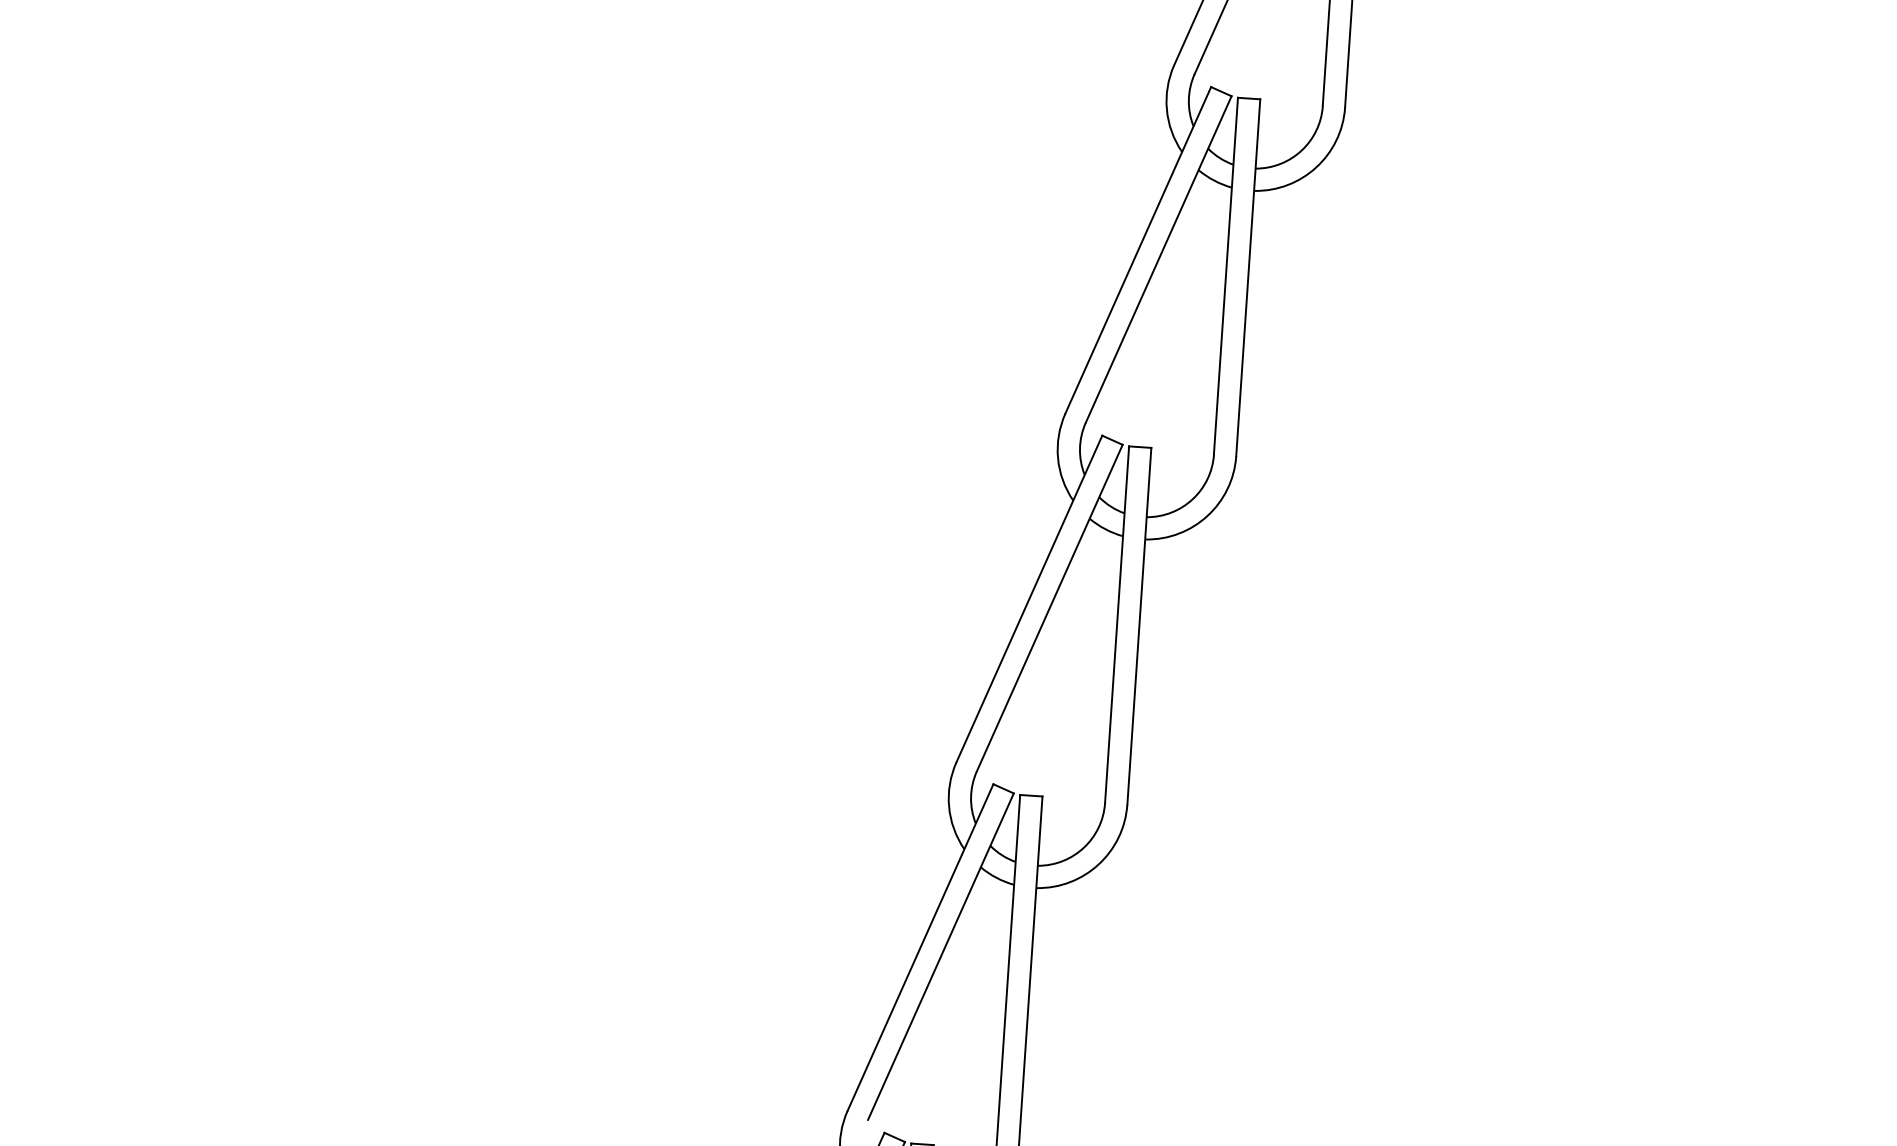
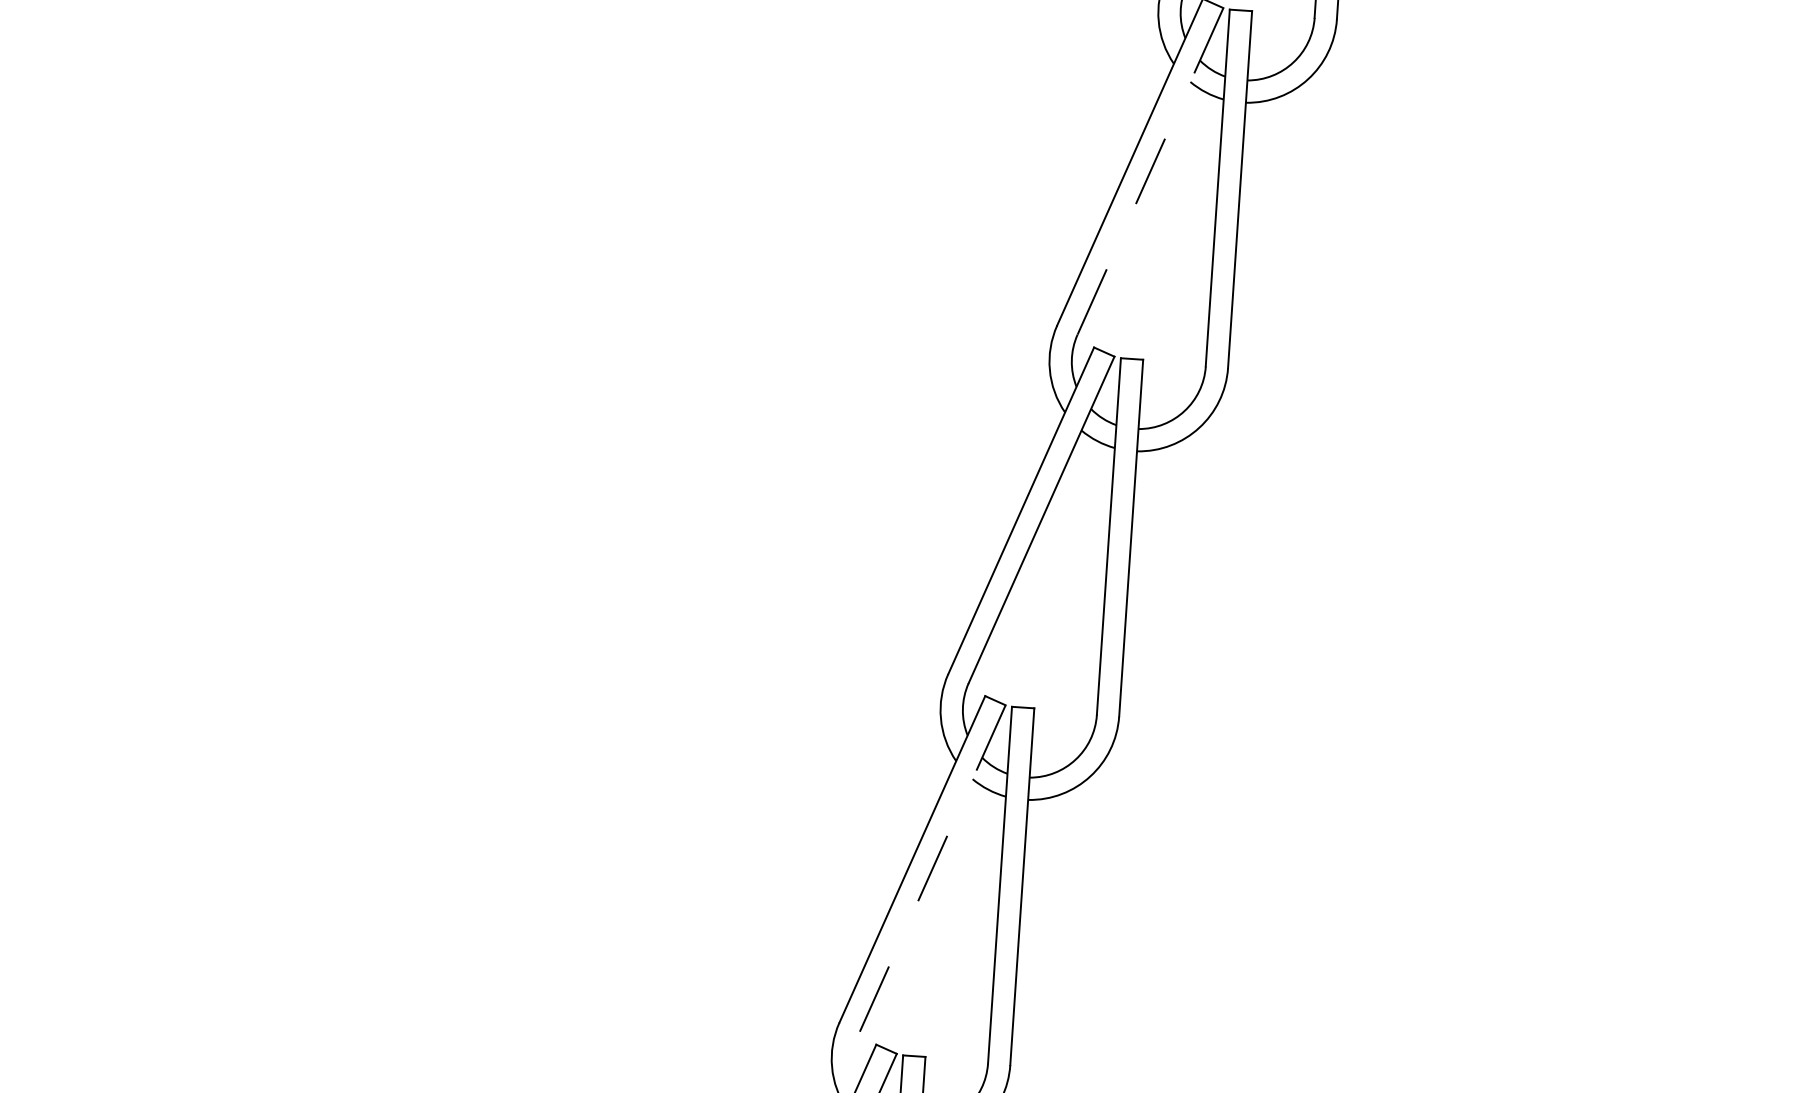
line: (1158, 259) -> (1150, 171), solid -> dashed
line: (940, 956) -> (932, 868), solid -> dashed

